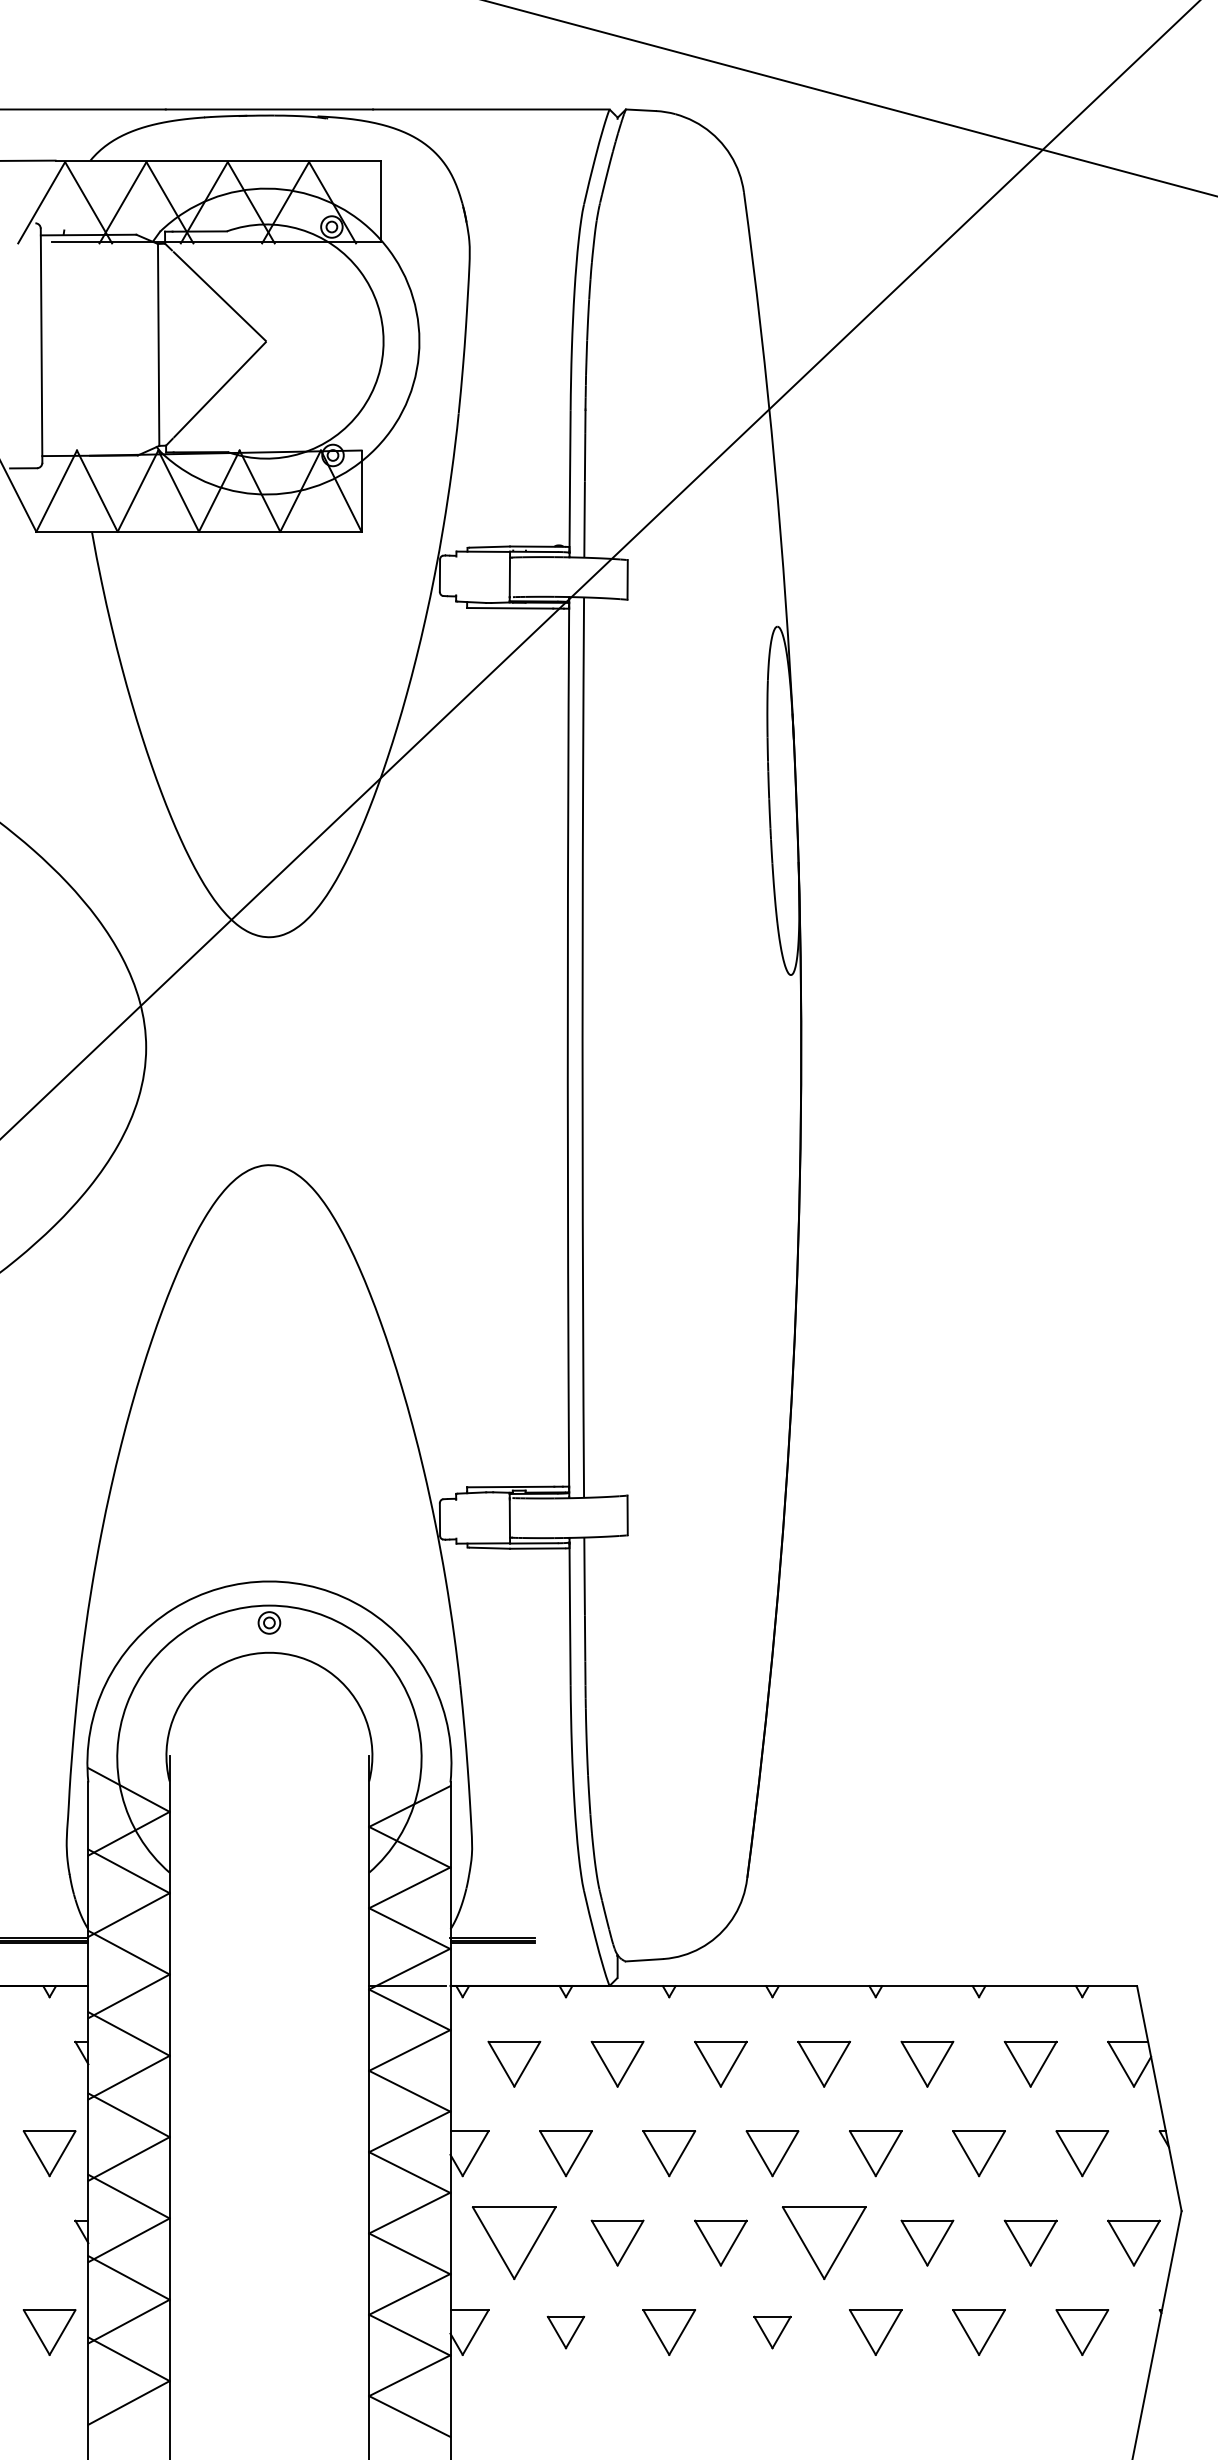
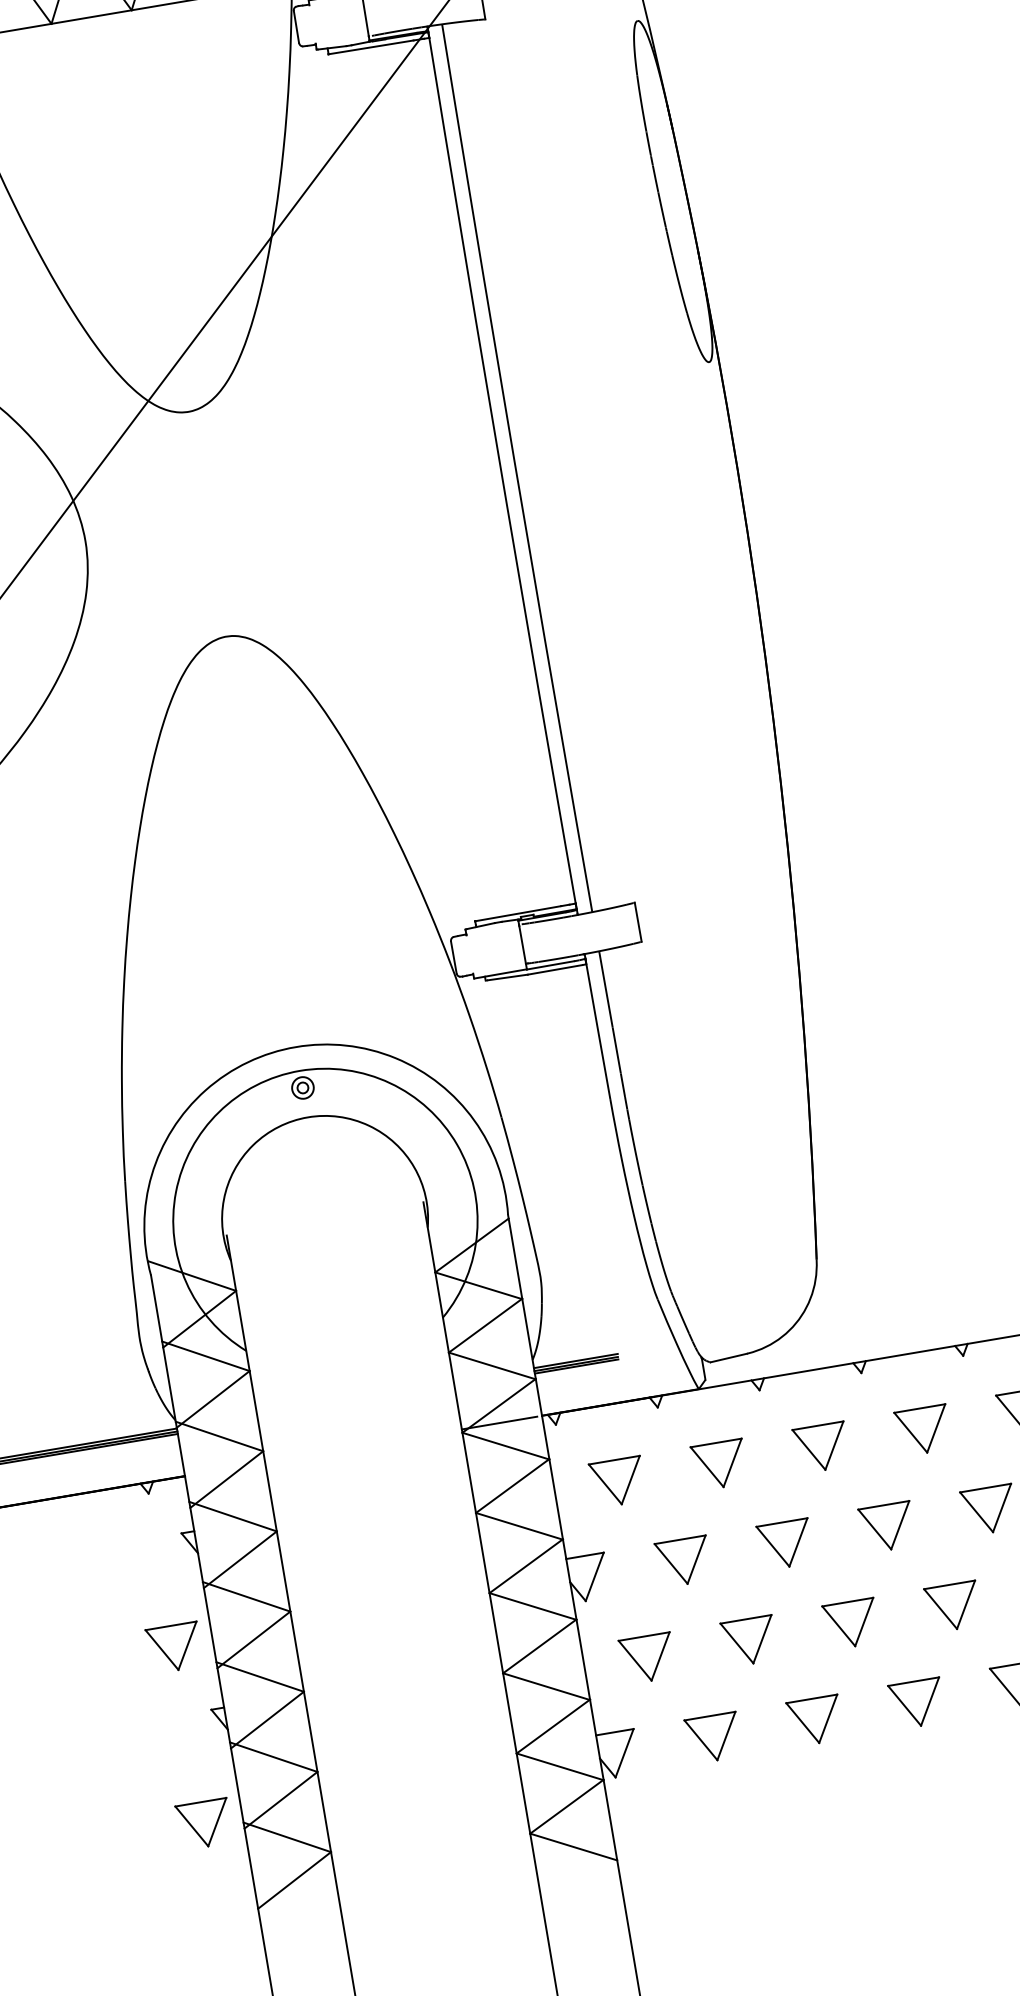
part: (514, 2242) -> (647, 1657), size x0.62
part: (823, 2242) -> (952, 1606), size x0.62
part: (565, 2332) -> (713, 1738), size x1.43
part: (772, 2332) -> (917, 1703), size x1.43

